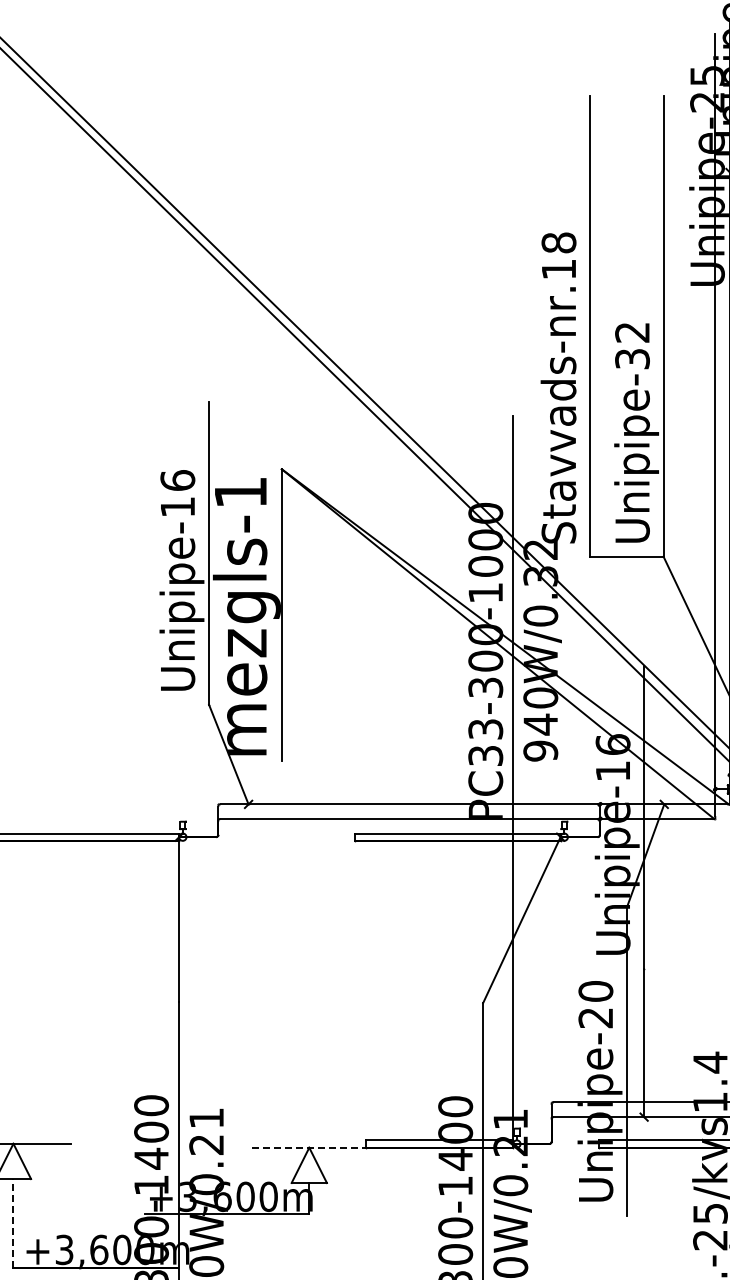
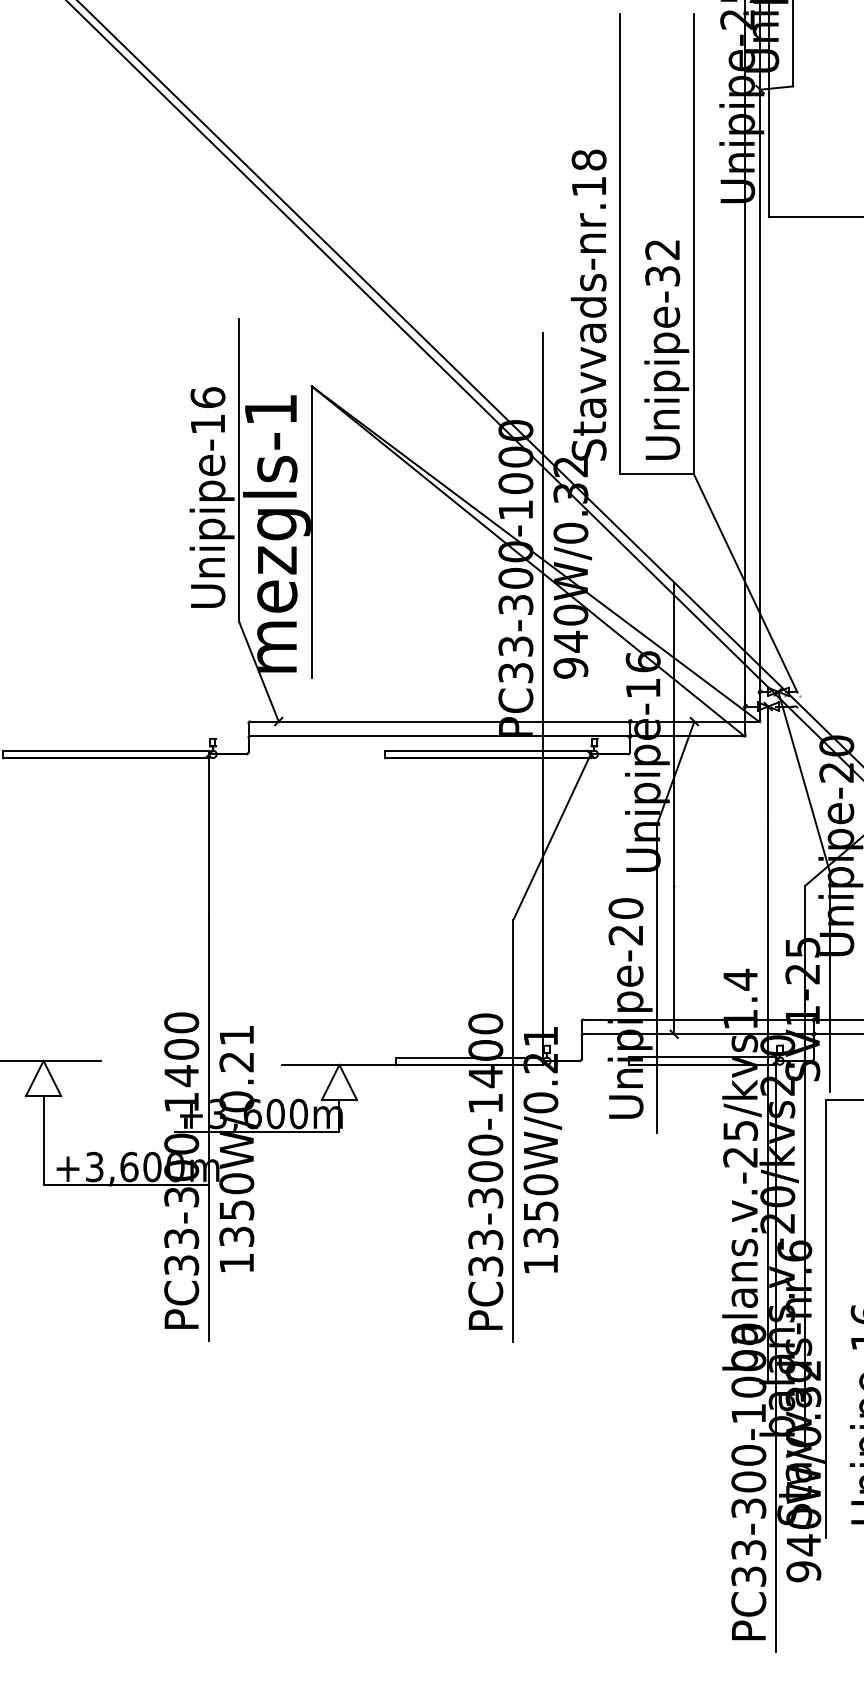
line: (309, 1147) -> (339, 1064), dashed -> solid
line: (13, 1222) -> (43, 1139), dashed -> solid

